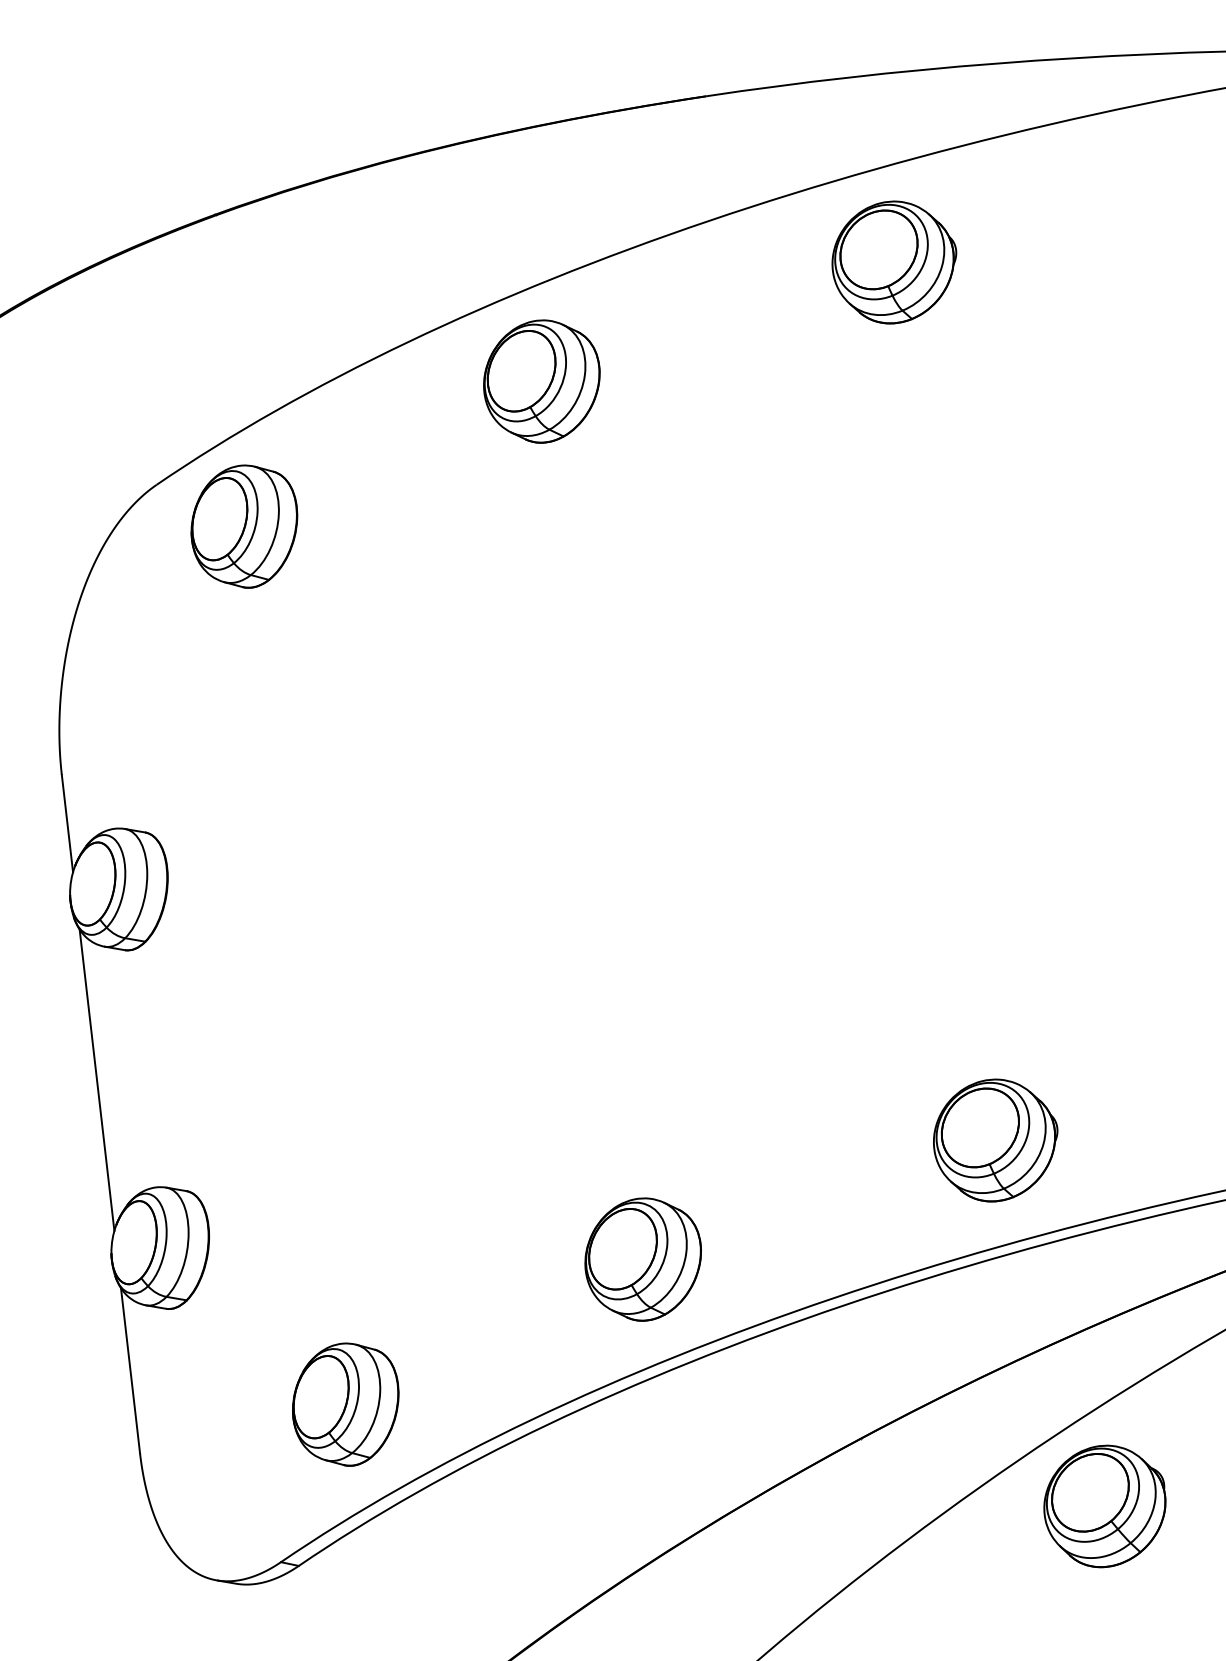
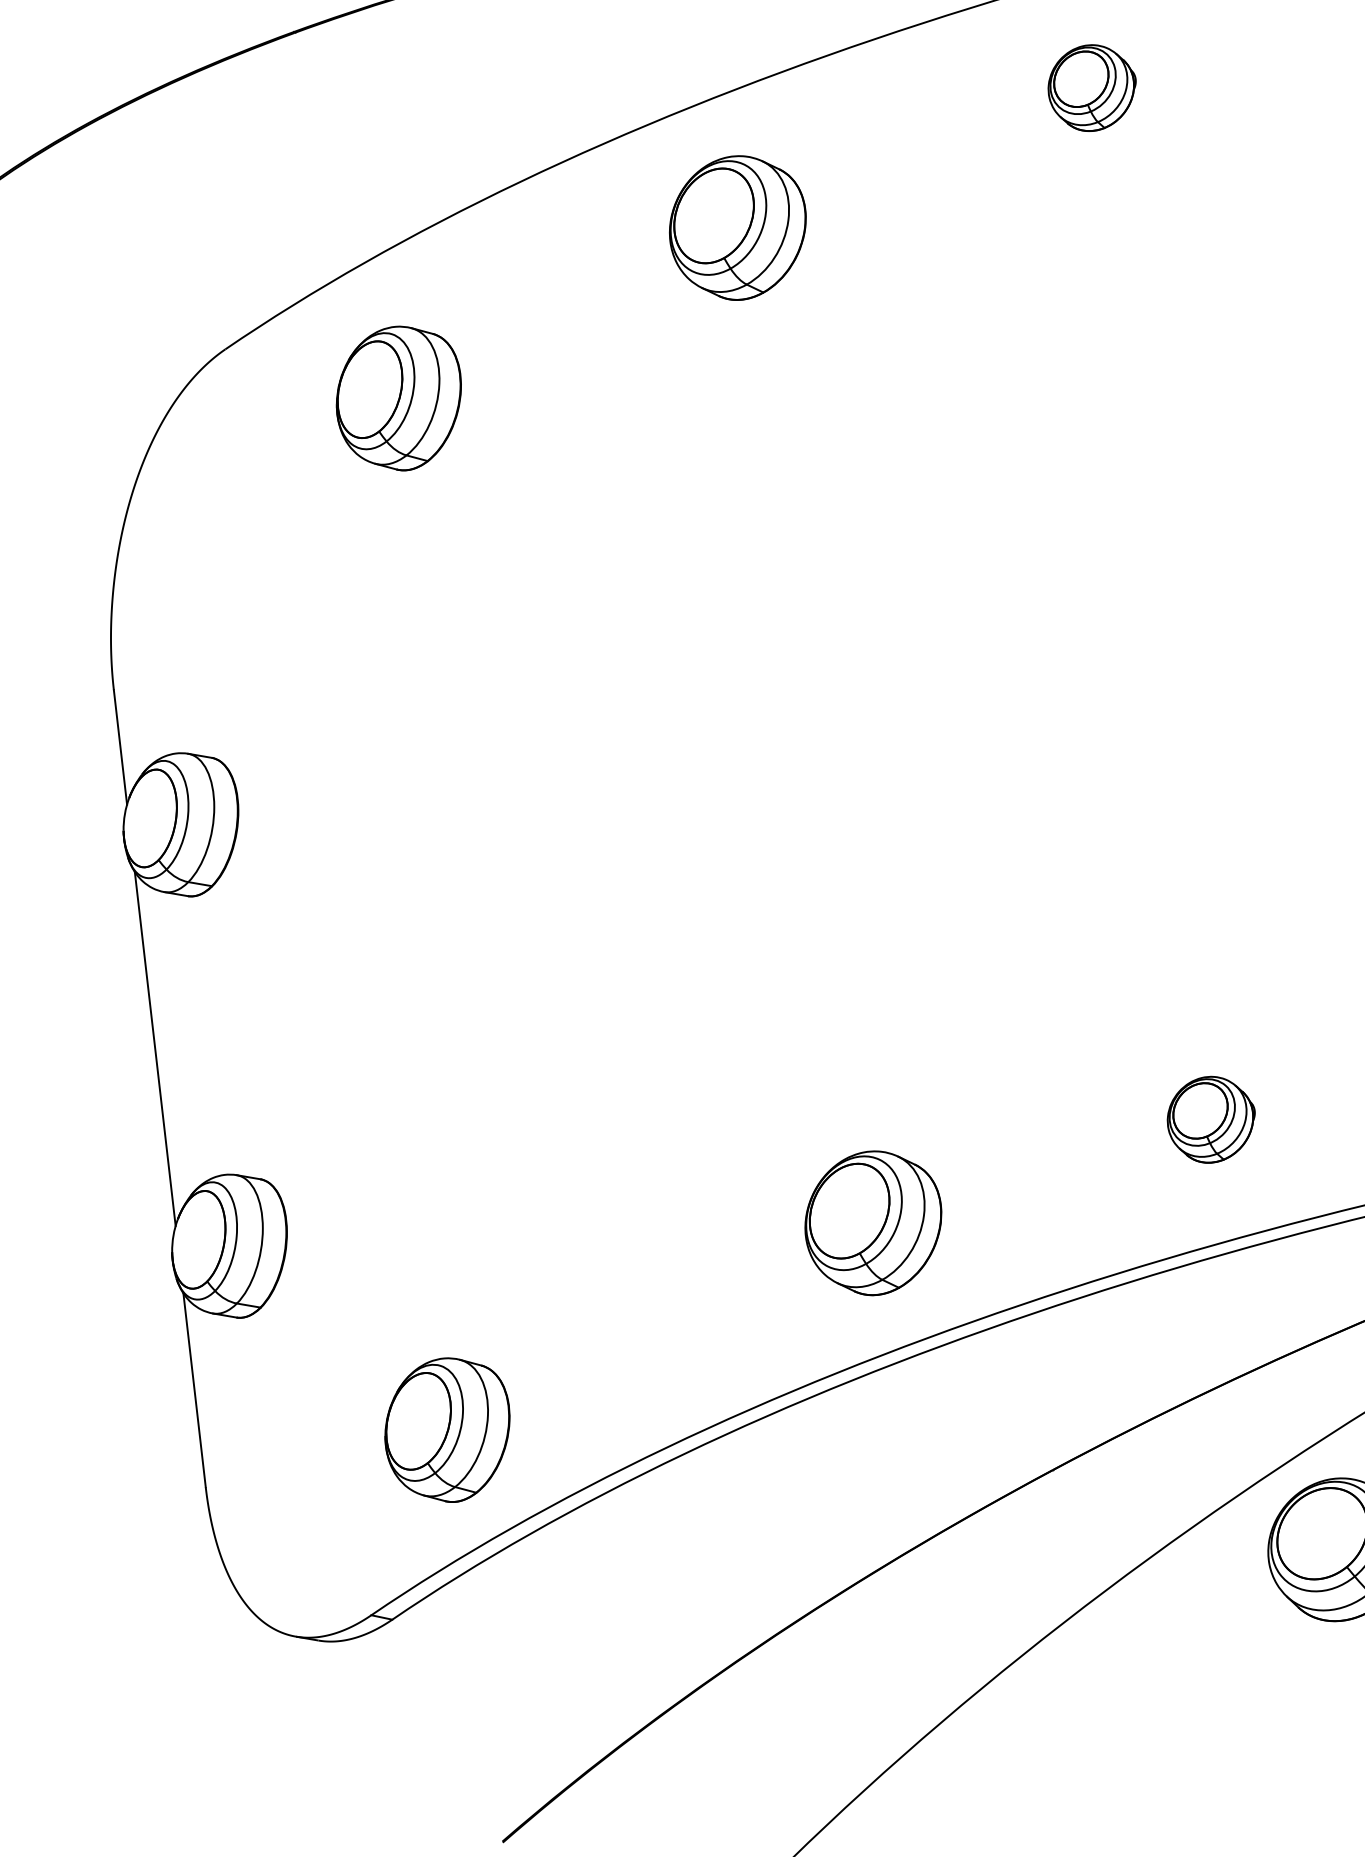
part: (894, 262) -> (1092, 88), size x0.6
part: (541, 381) -> (737, 227), moved
part: (244, 526) -> (399, 398), moved
part: (995, 1140) -> (1210, 1119), size x0.6
part: (642, 1259) -> (872, 1223), moved

